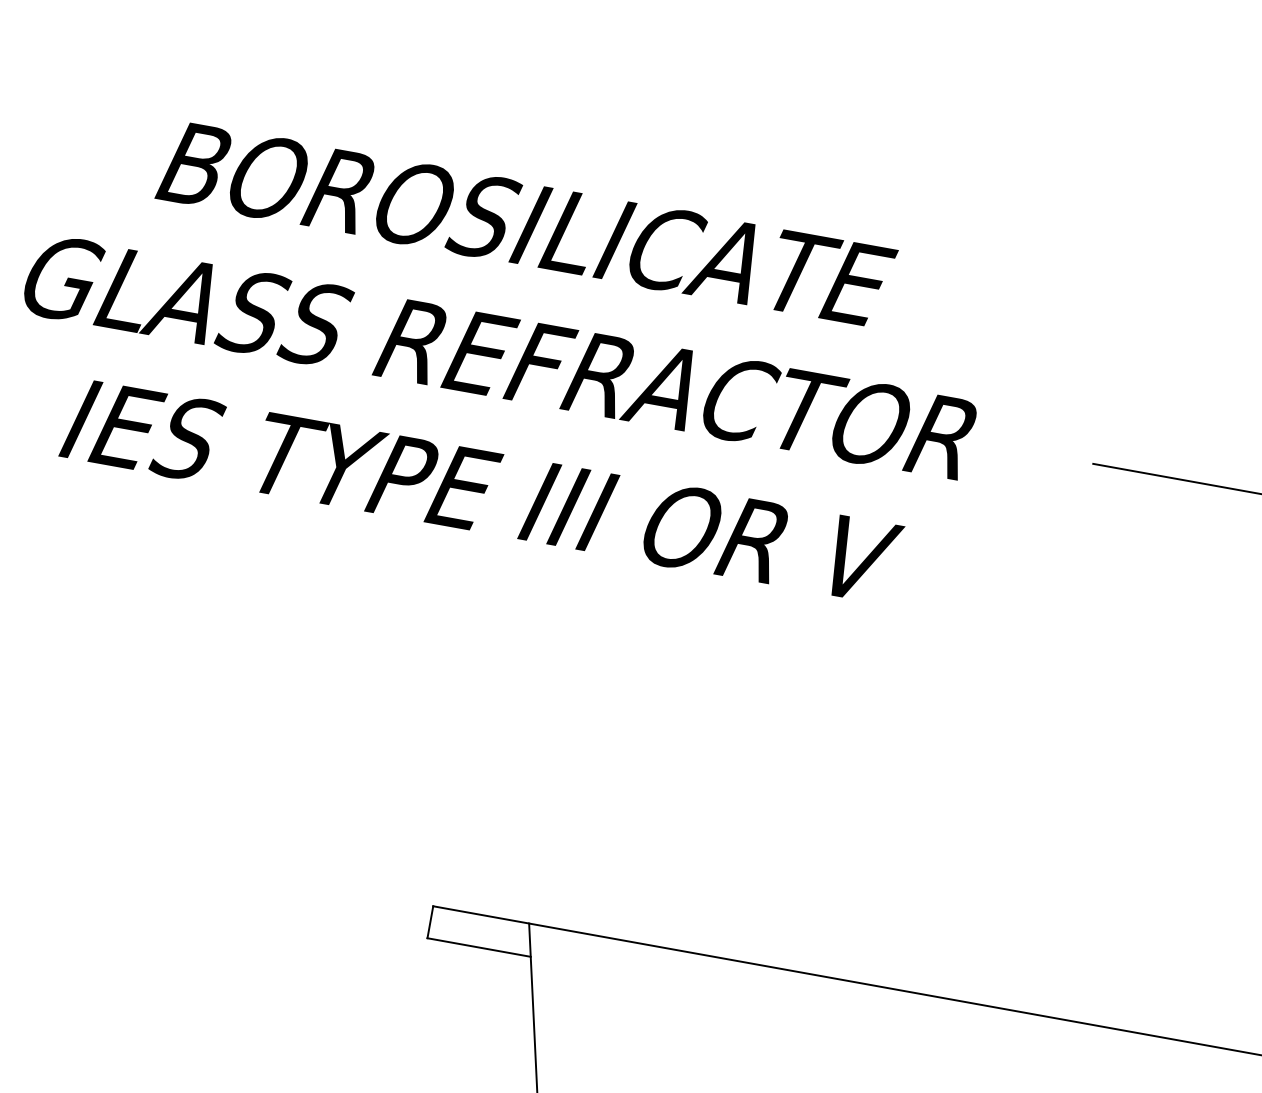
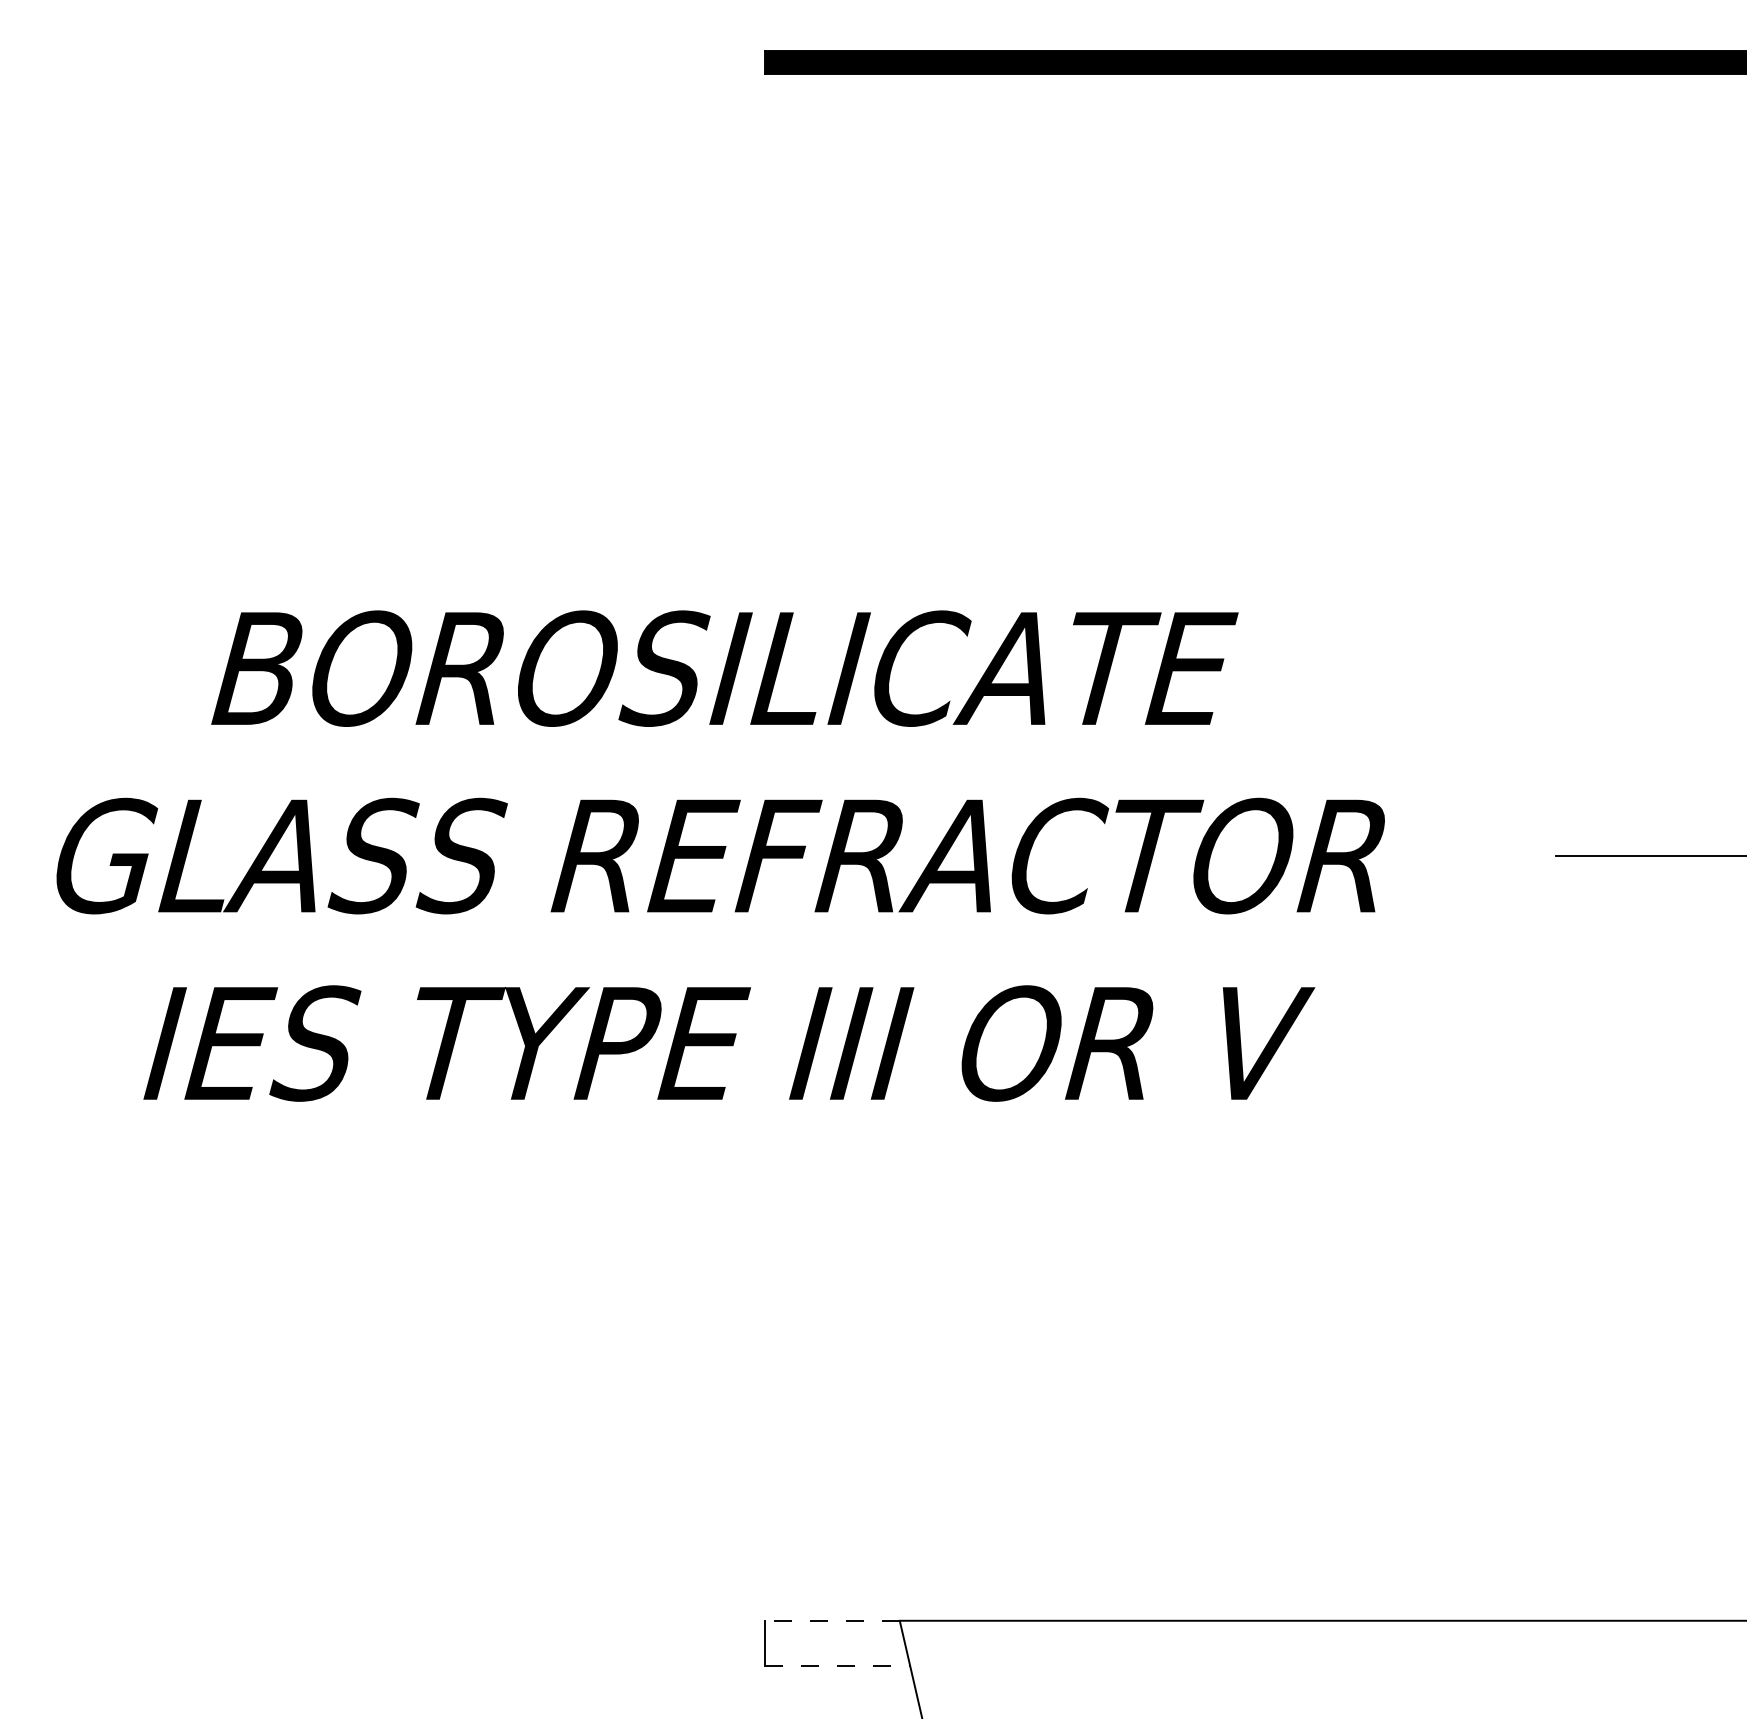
line: (480, 914) -> (831, 1620), solid -> dashed
line: (479, 947) -> (837, 1665), solid -> dashed

